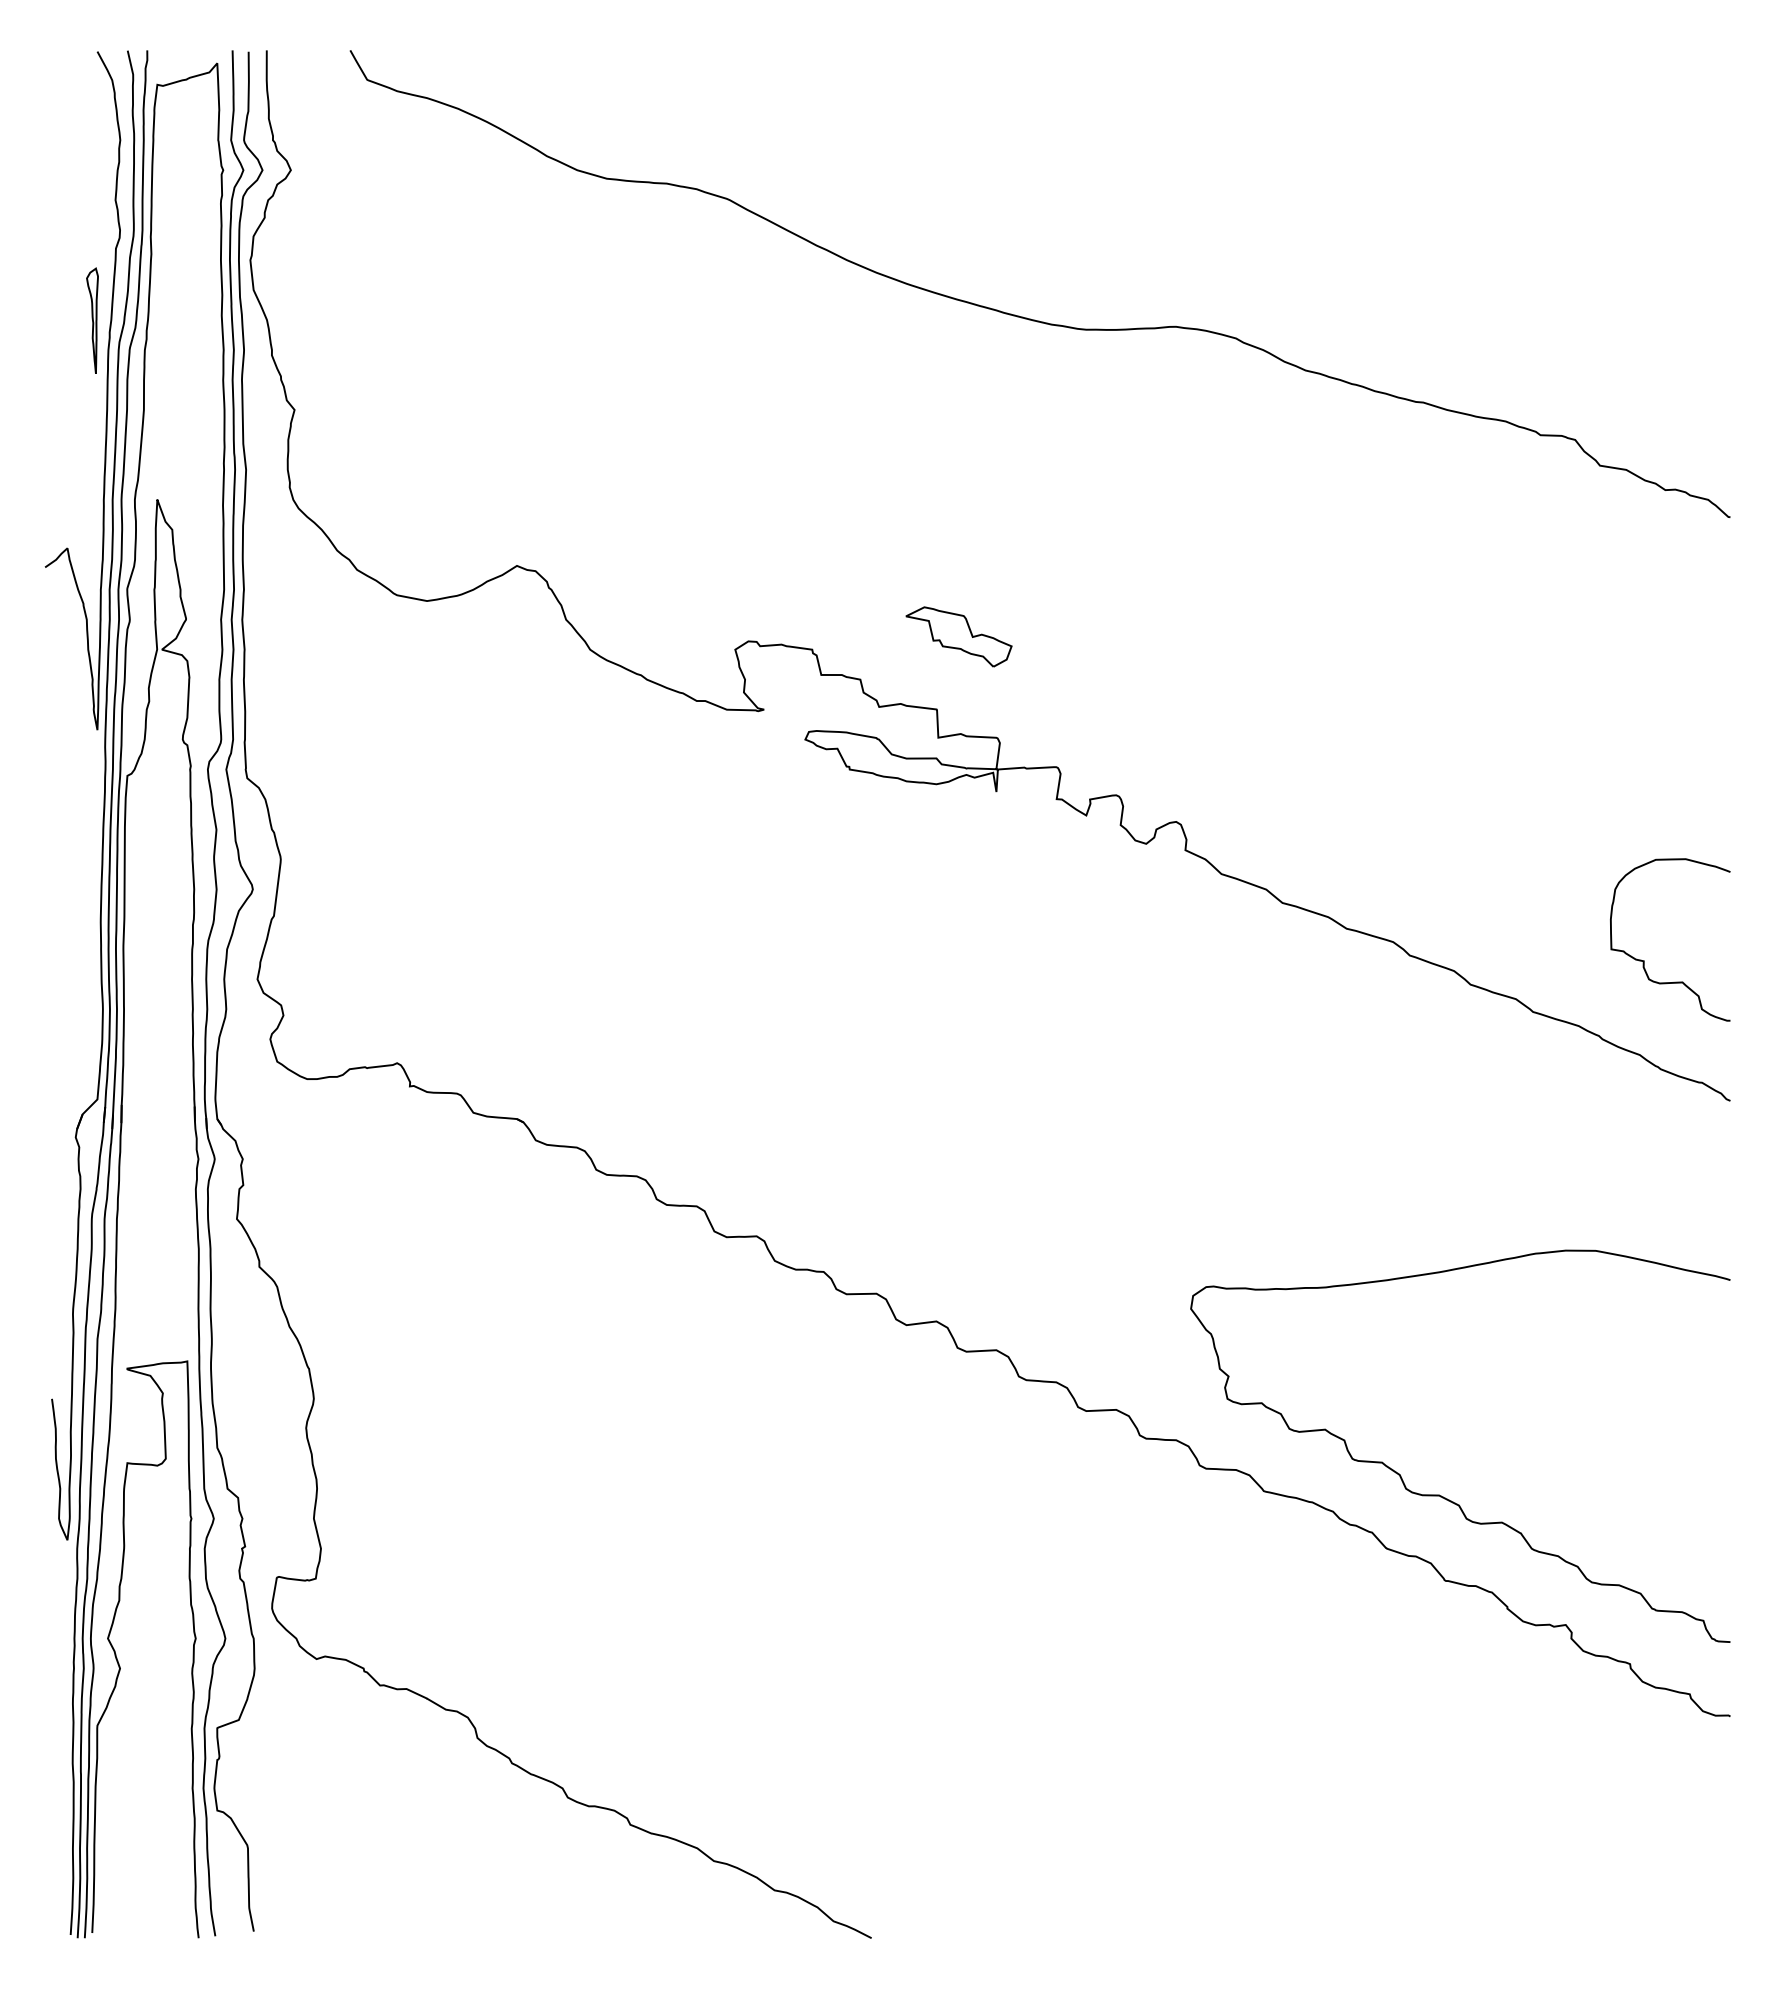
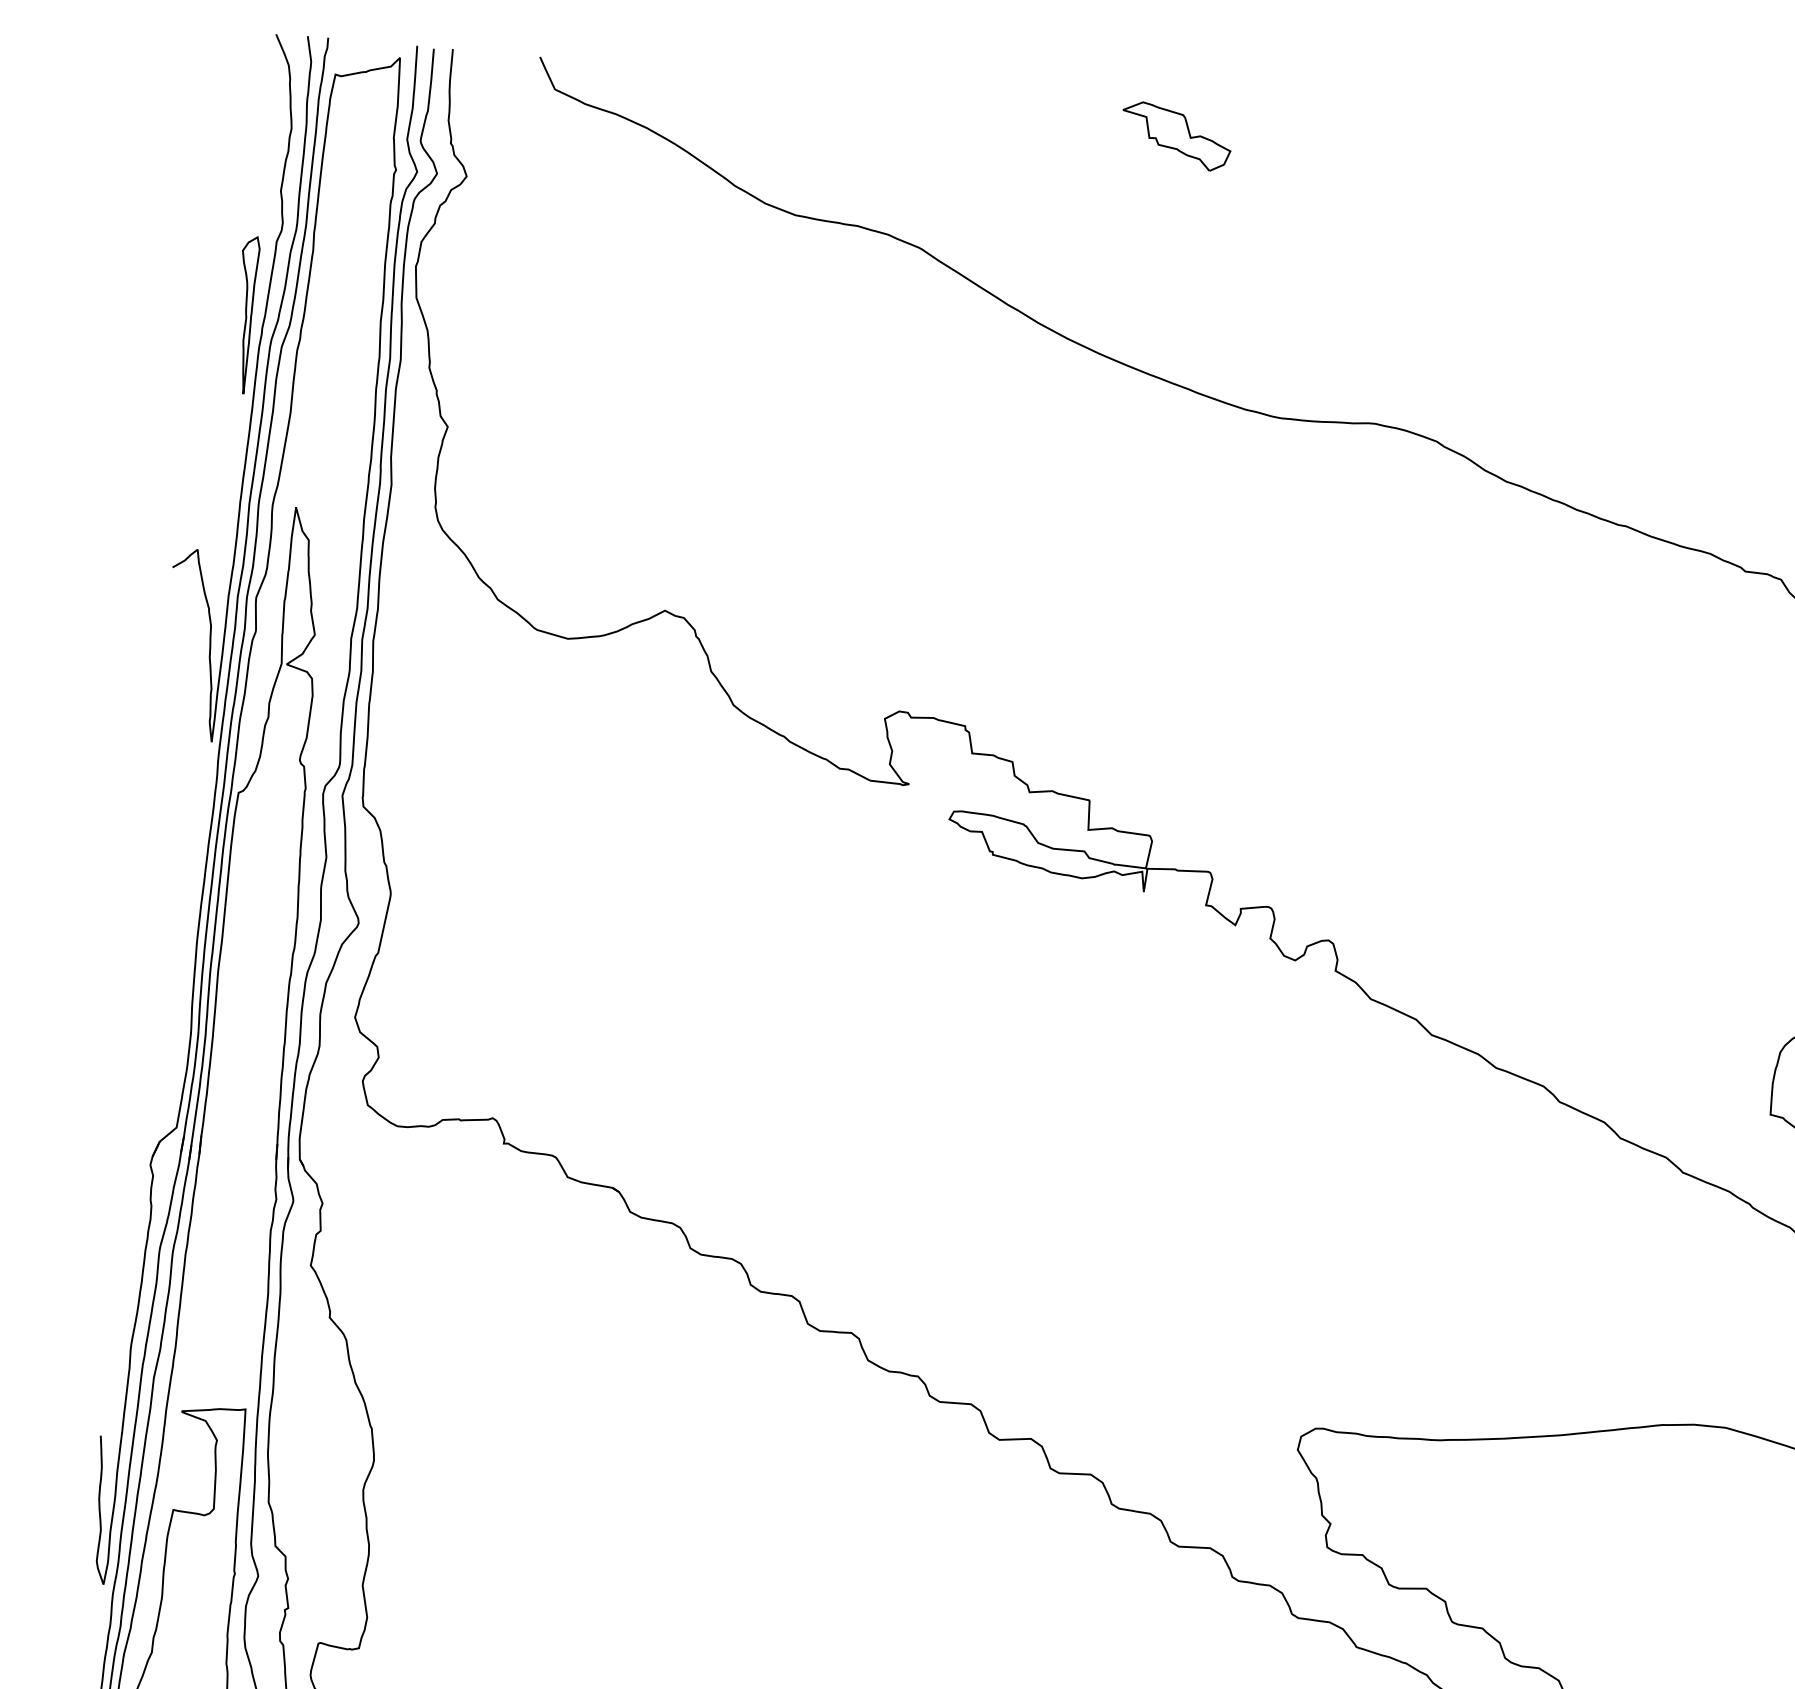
part: (92, 320) -> (245, 314), size x1.43
part: (958, 636) -> (1175, 136), moved

